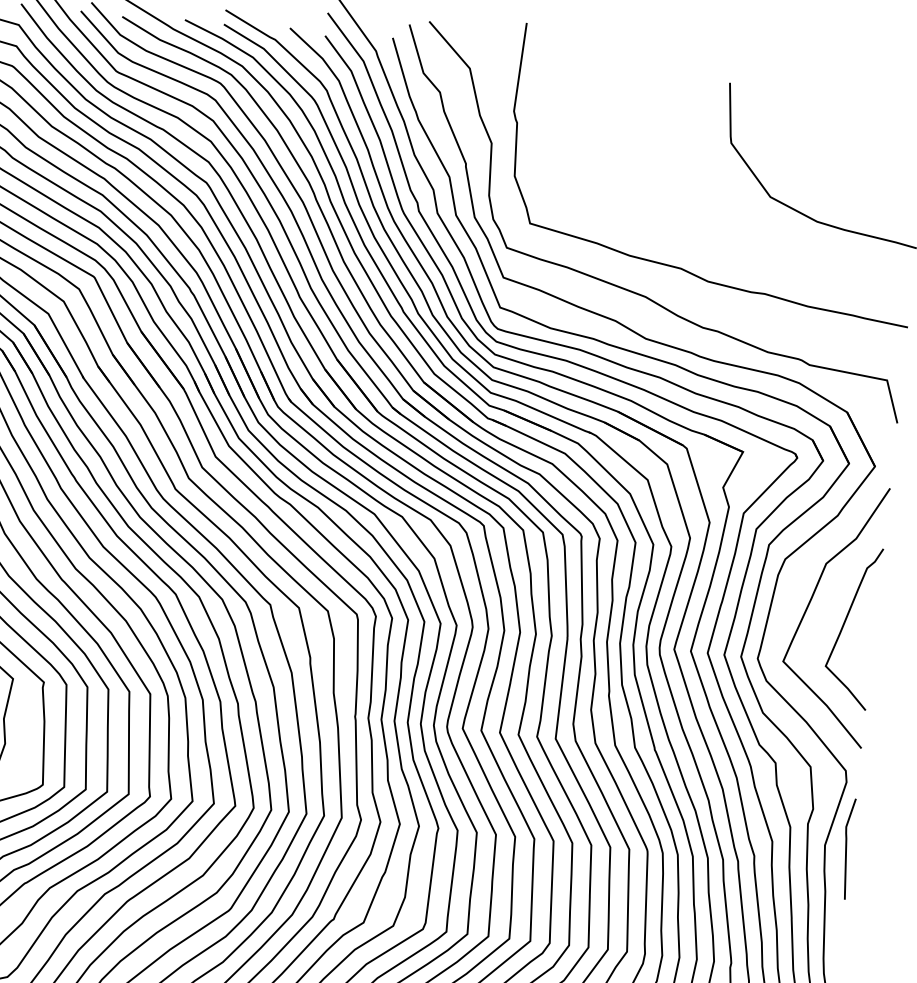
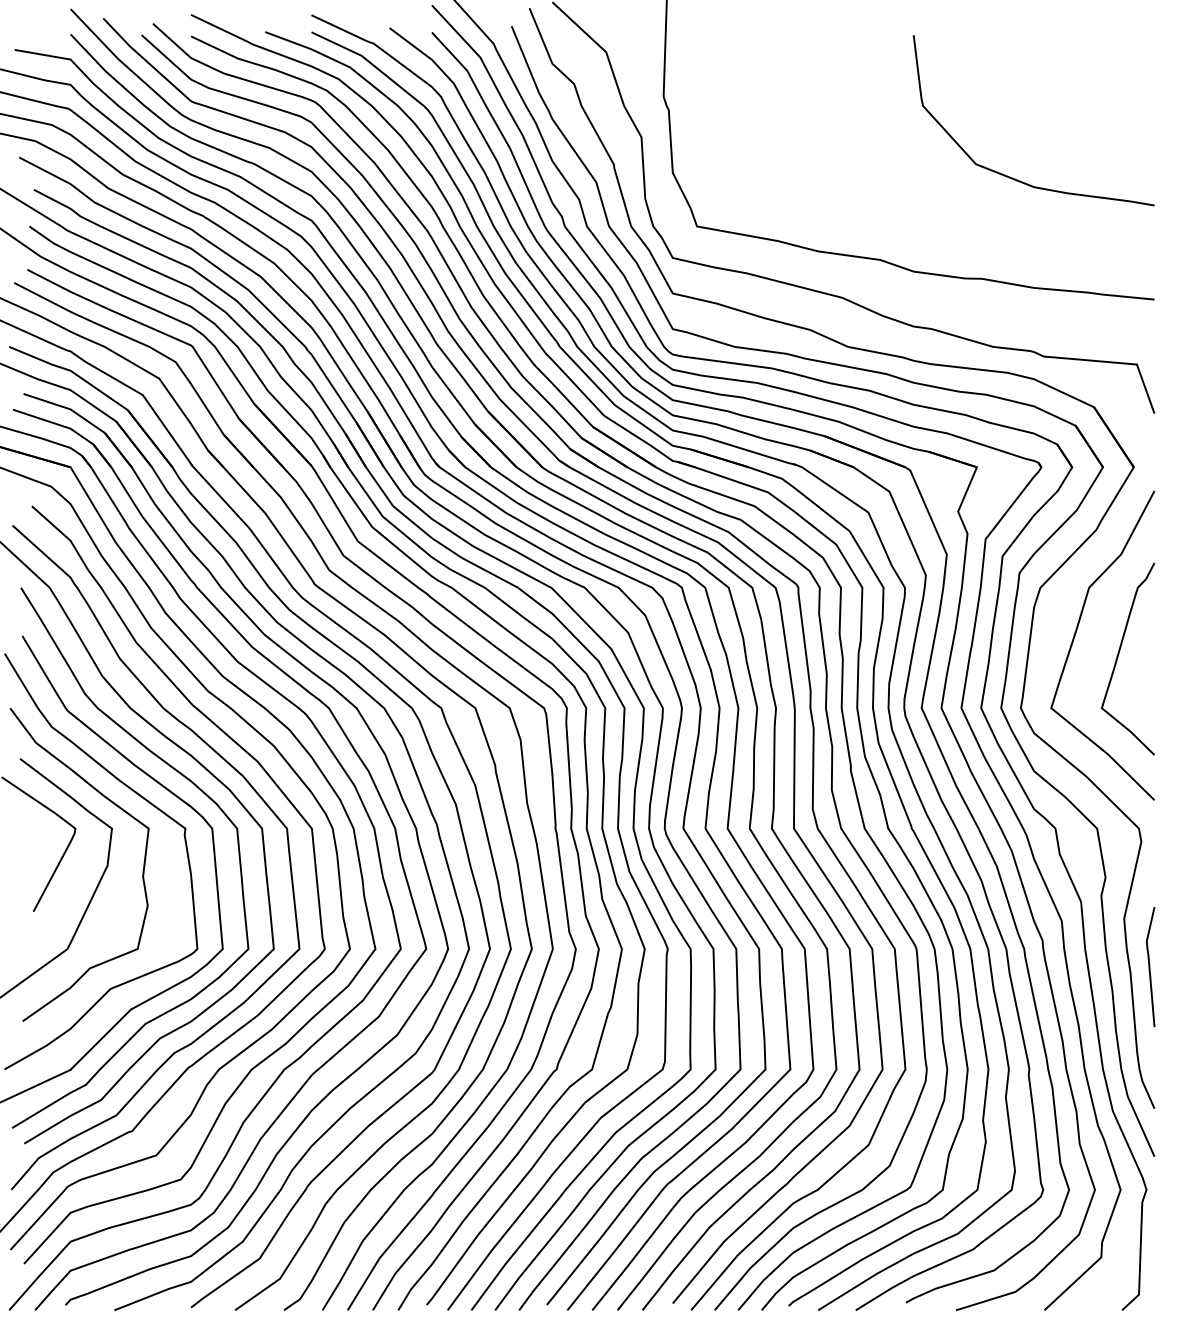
line: (846, 849) -> (1150, 967), moved

